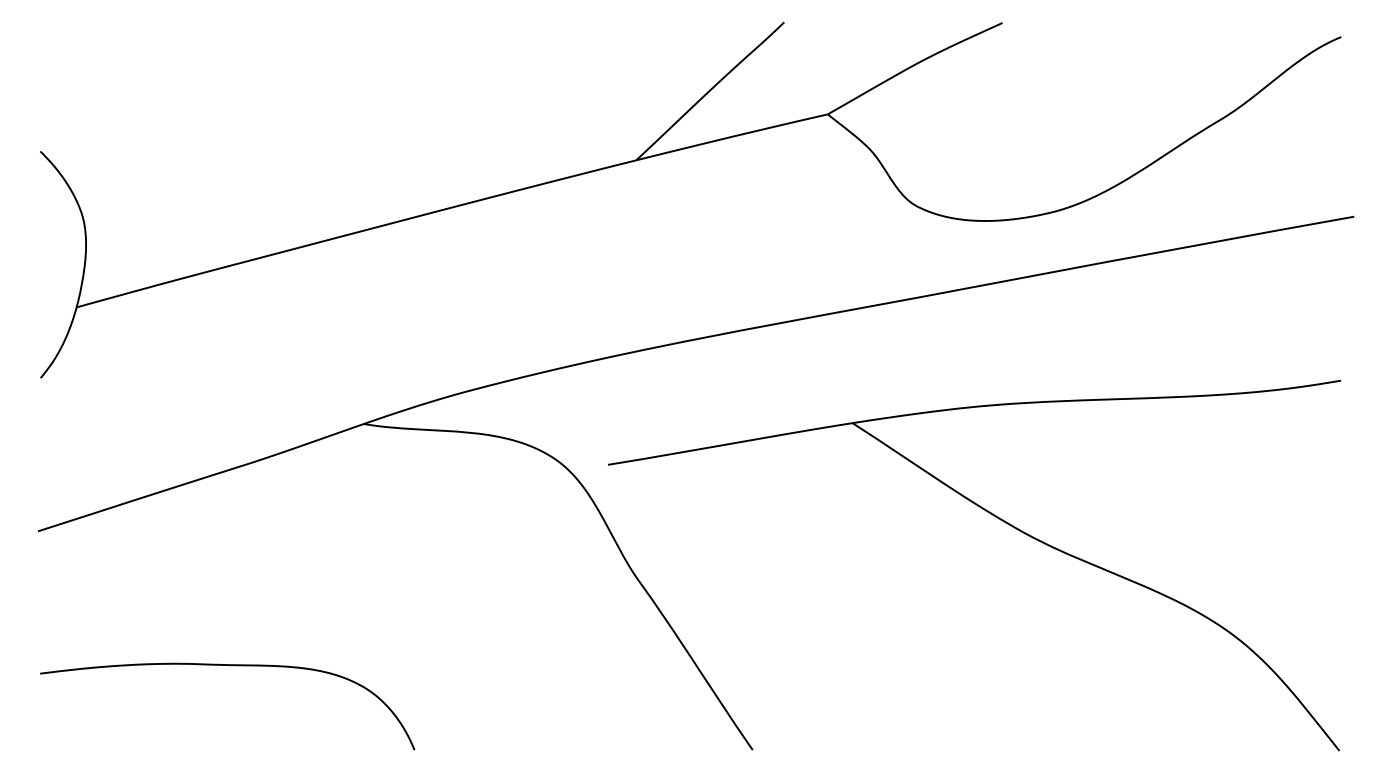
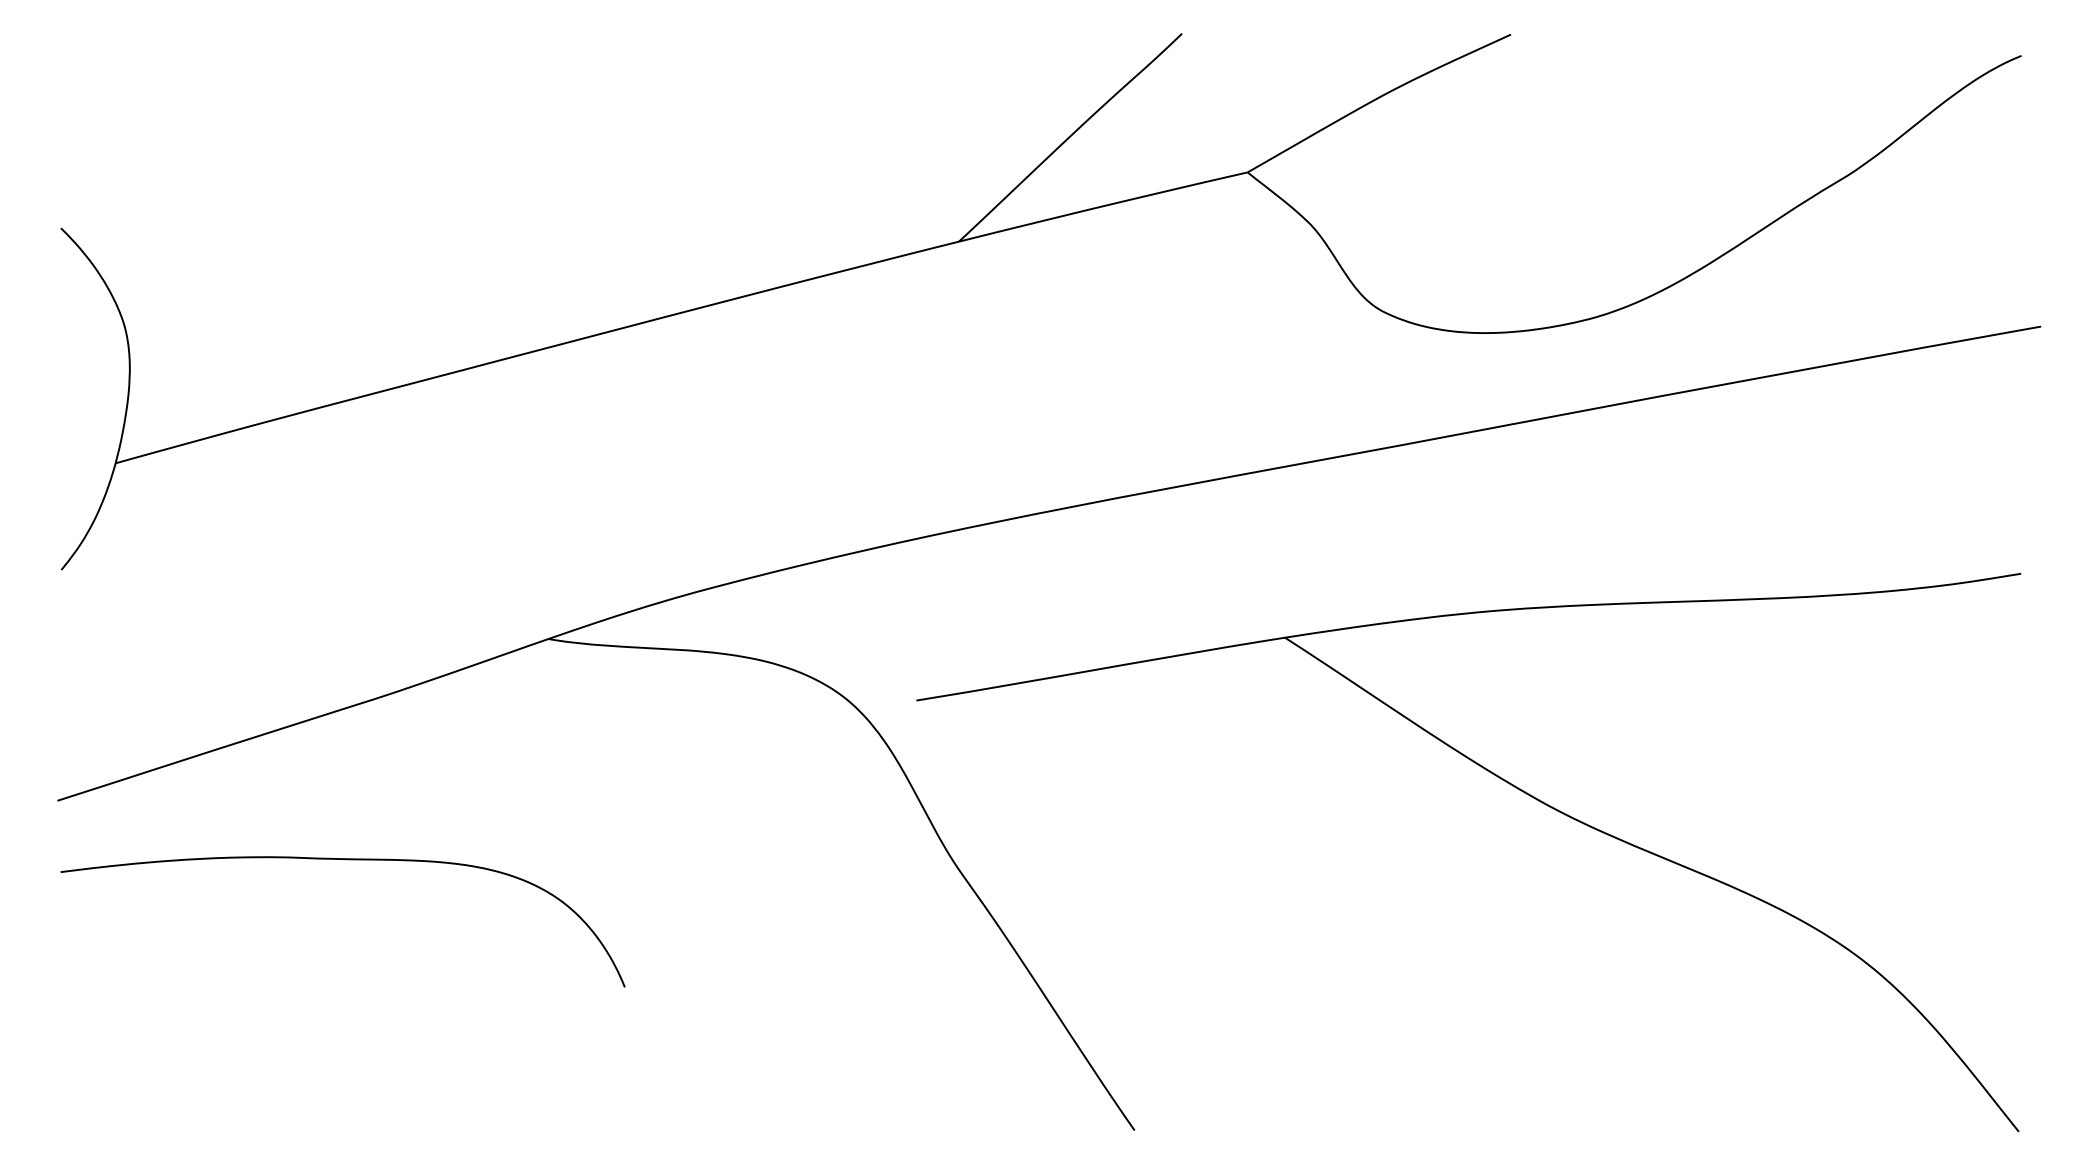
curve: (231, 666) -> (348, 861), moved

